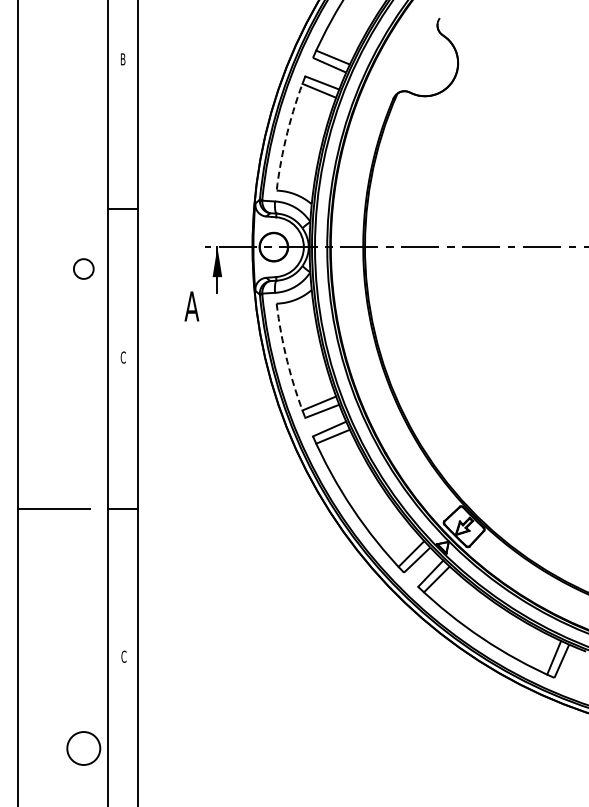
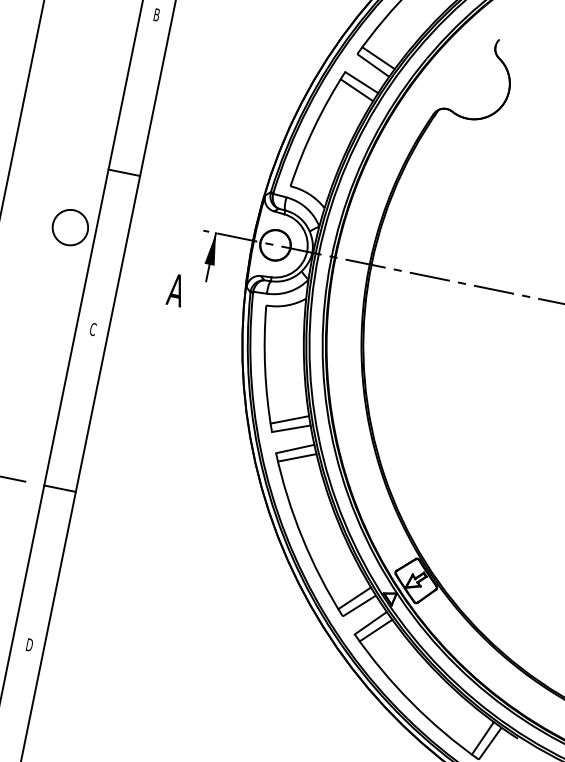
arc: (287, 132) -> (314, 127), dashed -> solid
circle: (83, 268) -> (70, 226), size x1.67
arc: (287, 361) -> (265, 368), dashed -> solid
text: (123, 656) -> (29, 644), C -> D

